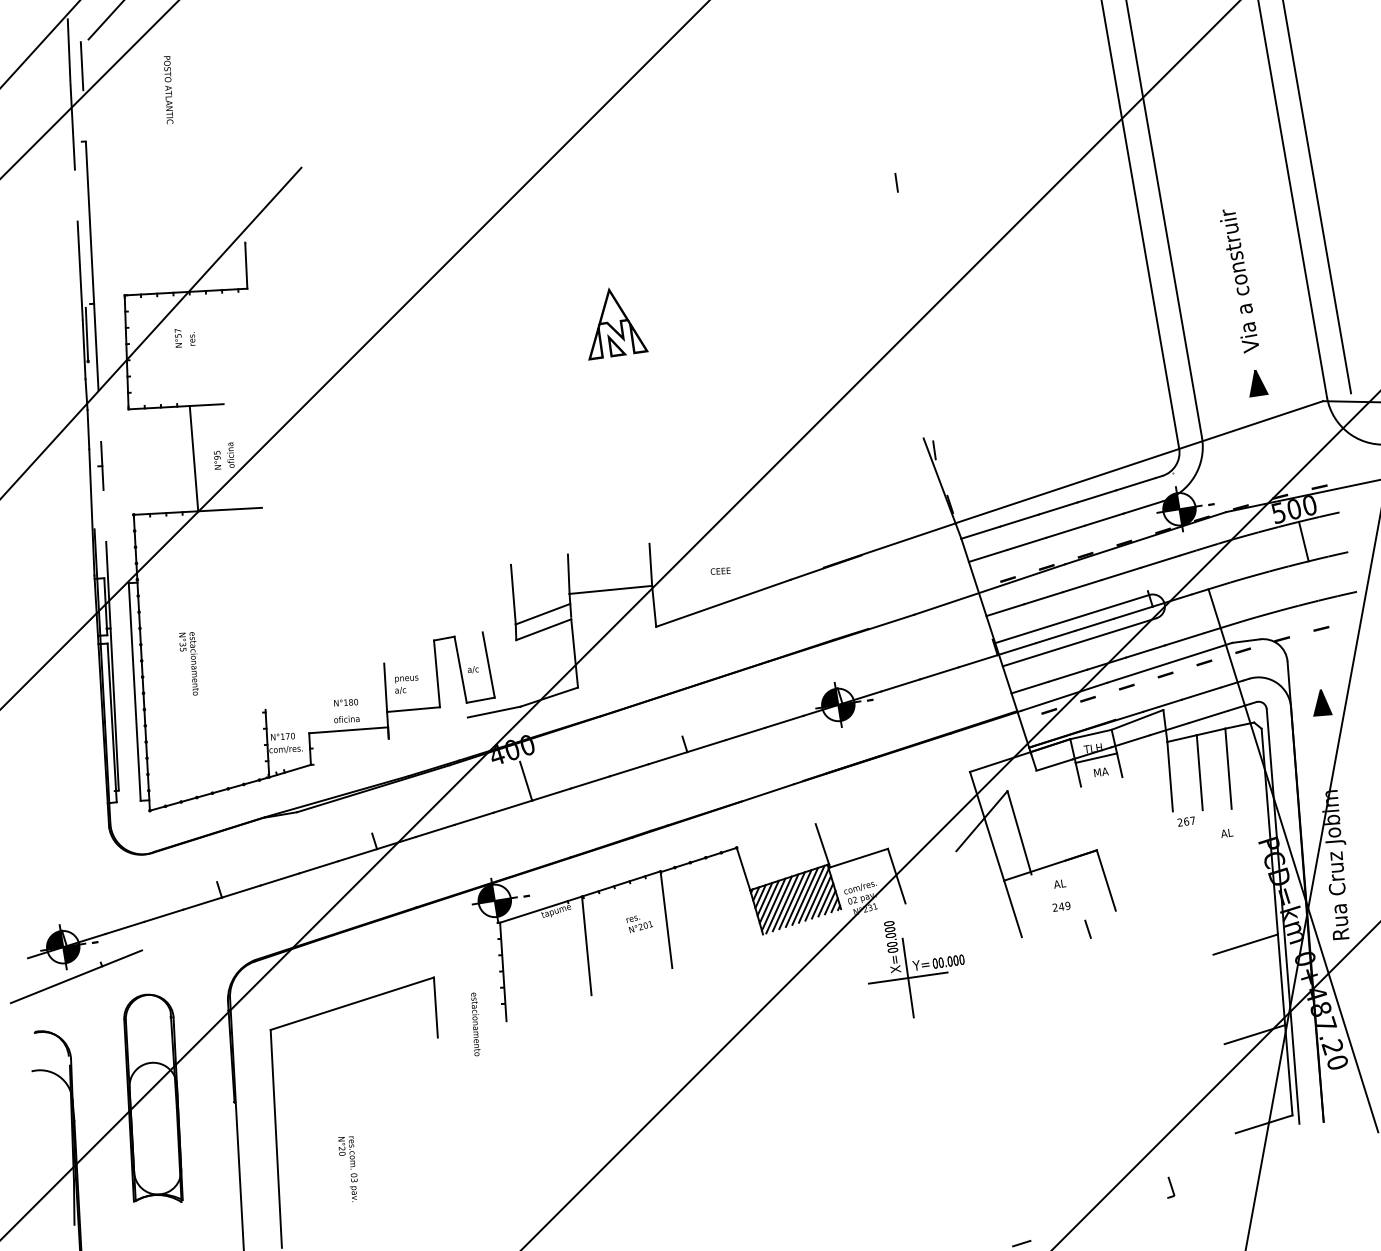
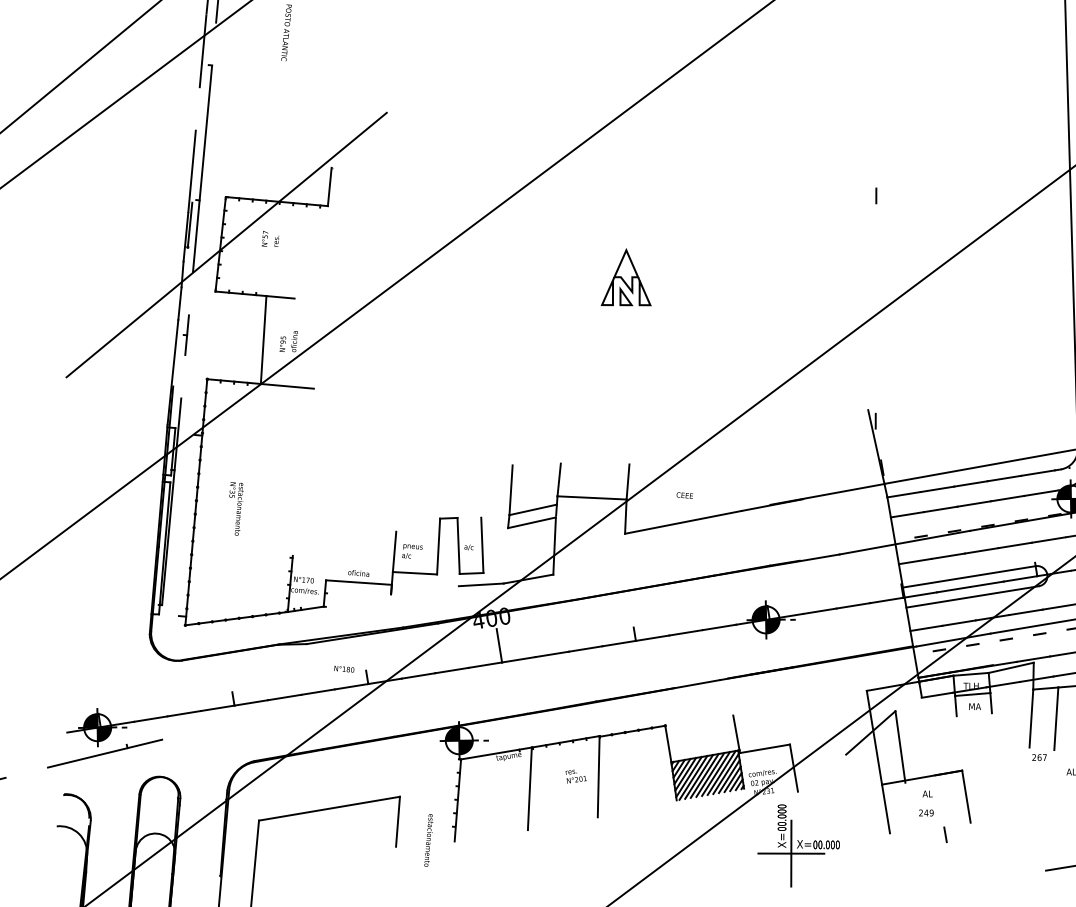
line: (134, 691) -> (186, 525), removed
text: (346, 702) -> (344, 669), moved
text: (921, 965) -> (803, 844), Y= -> X=

